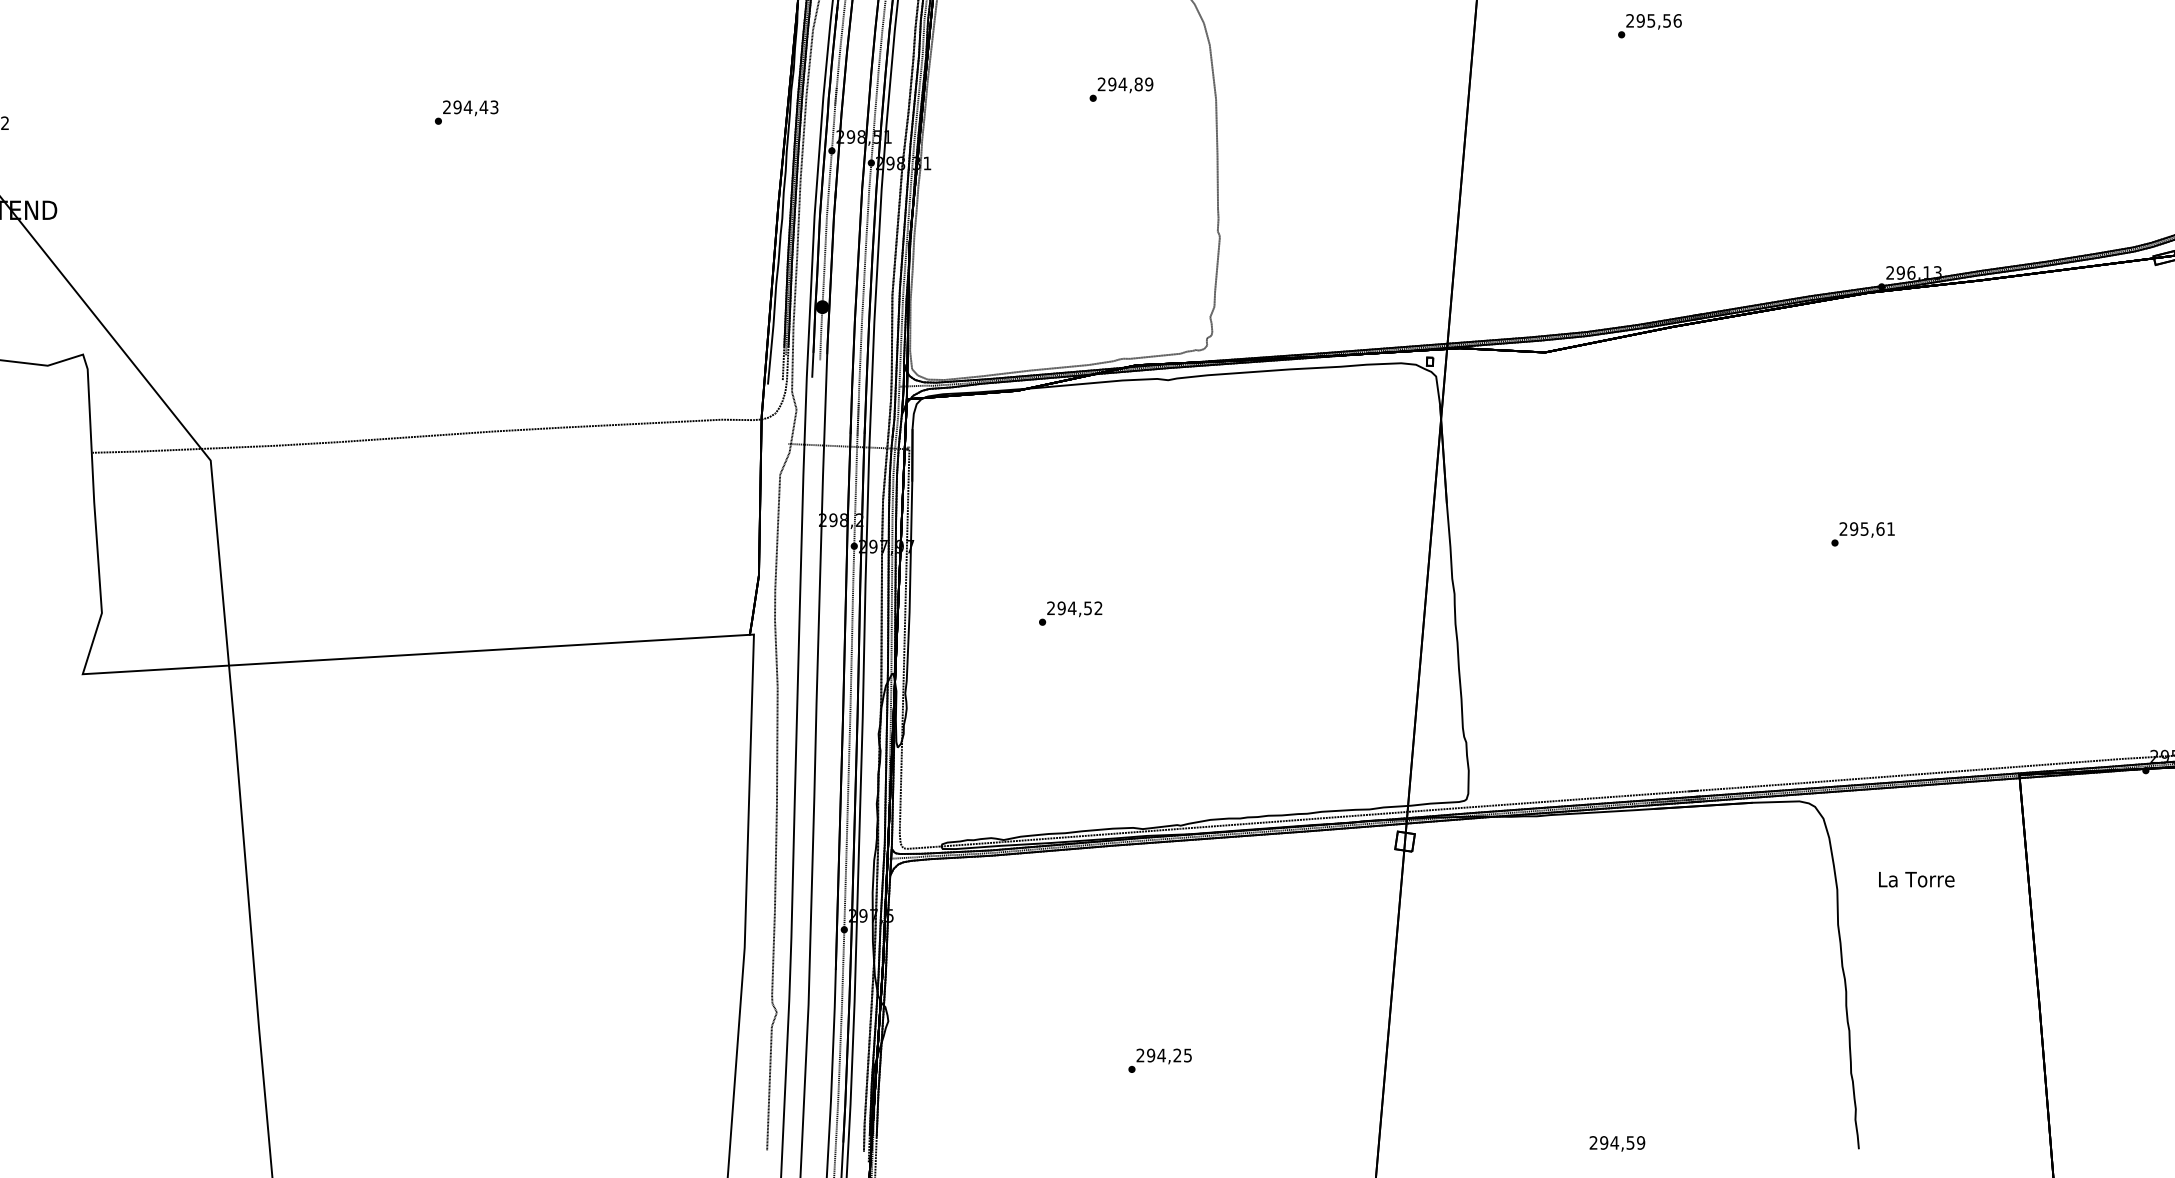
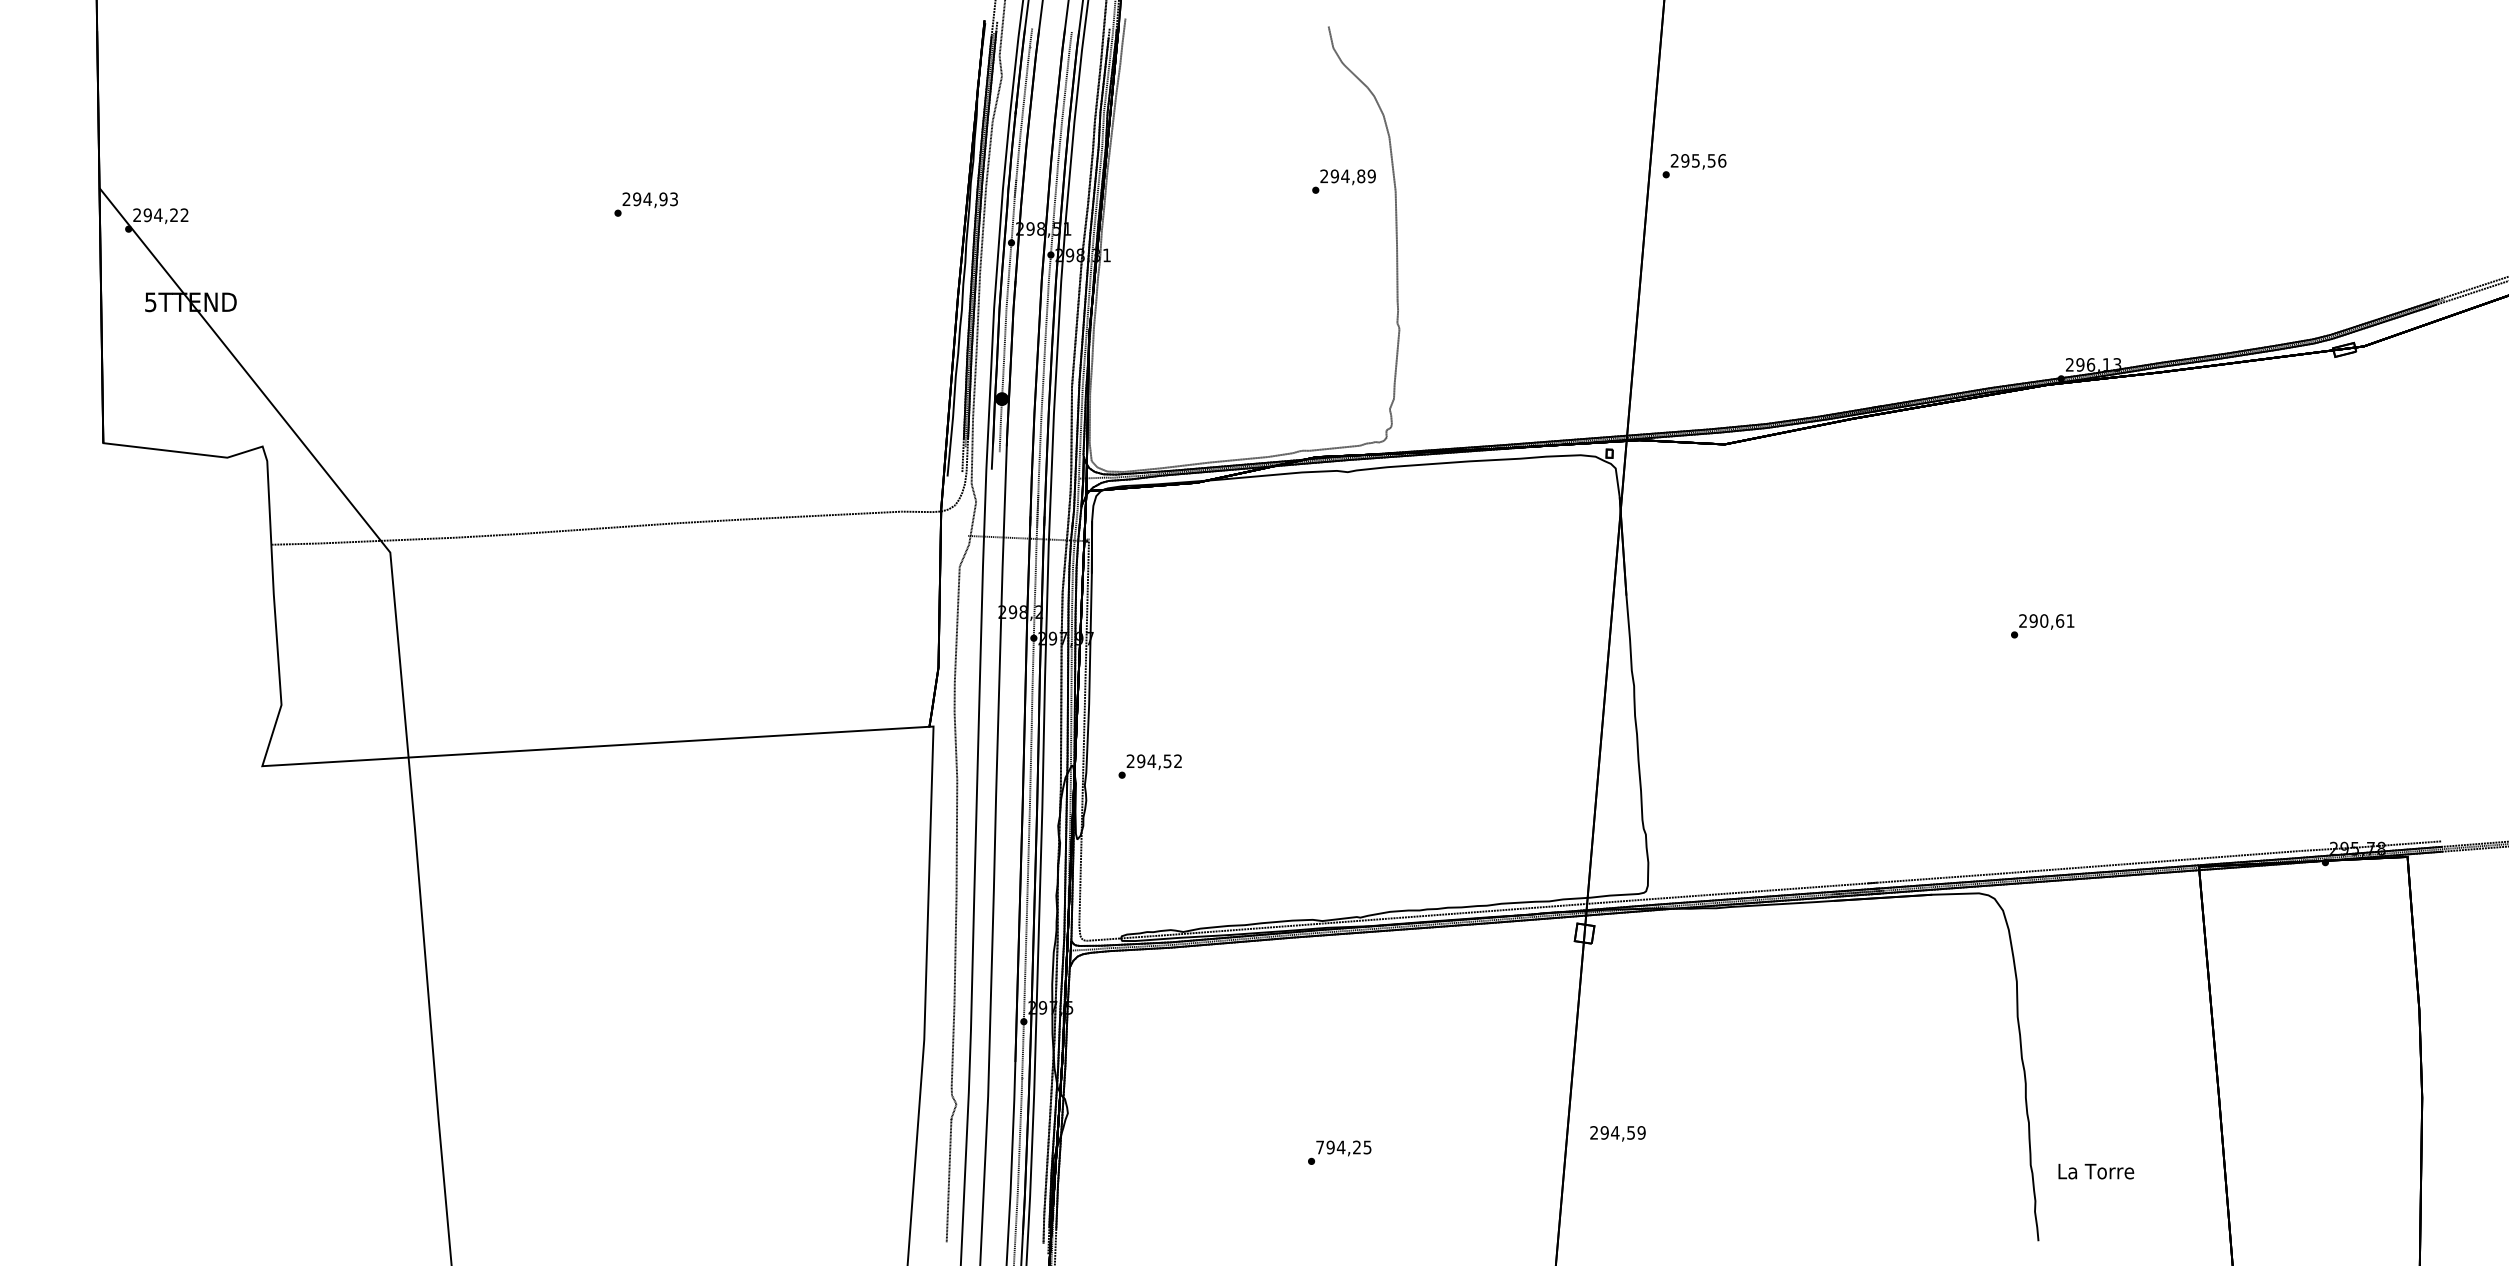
text: (1649, 26) -> (1694, 166), moved
text: (1120, 89) -> (1343, 181), moved
text: (483, 107) -> (663, 199), 294,43 -> 294,93
text: (1864, 528) -> (2044, 620), 295,61 -> 290,61
text: (1069, 613) -> (1149, 766), moved
text: (1916, 879) -> (2096, 1171), moved
text: (1139, 1055) -> (1319, 1147), 294,25 -> 794,25
text: (1616, 1143) -> (1617, 1133), moved

